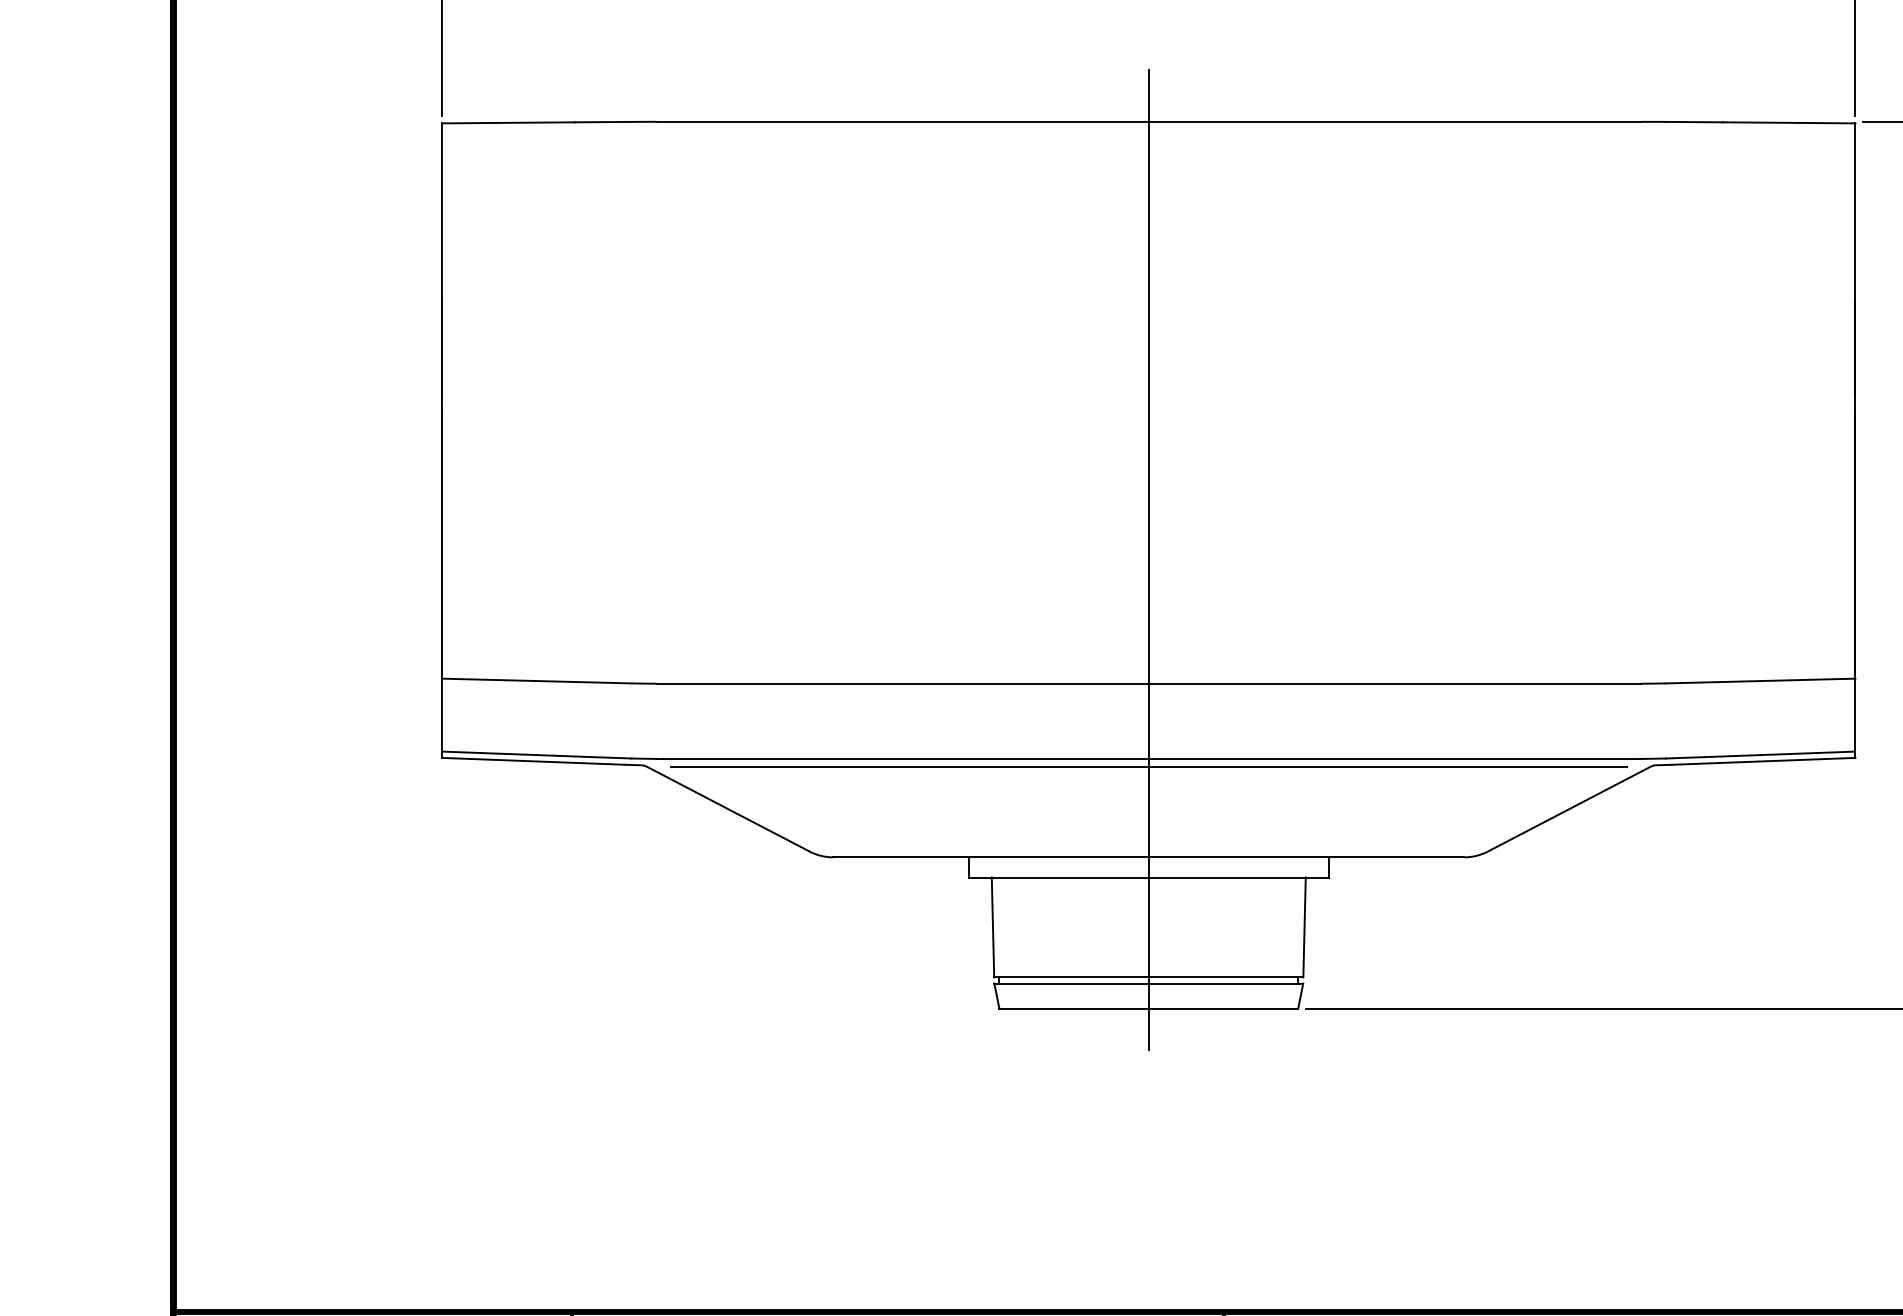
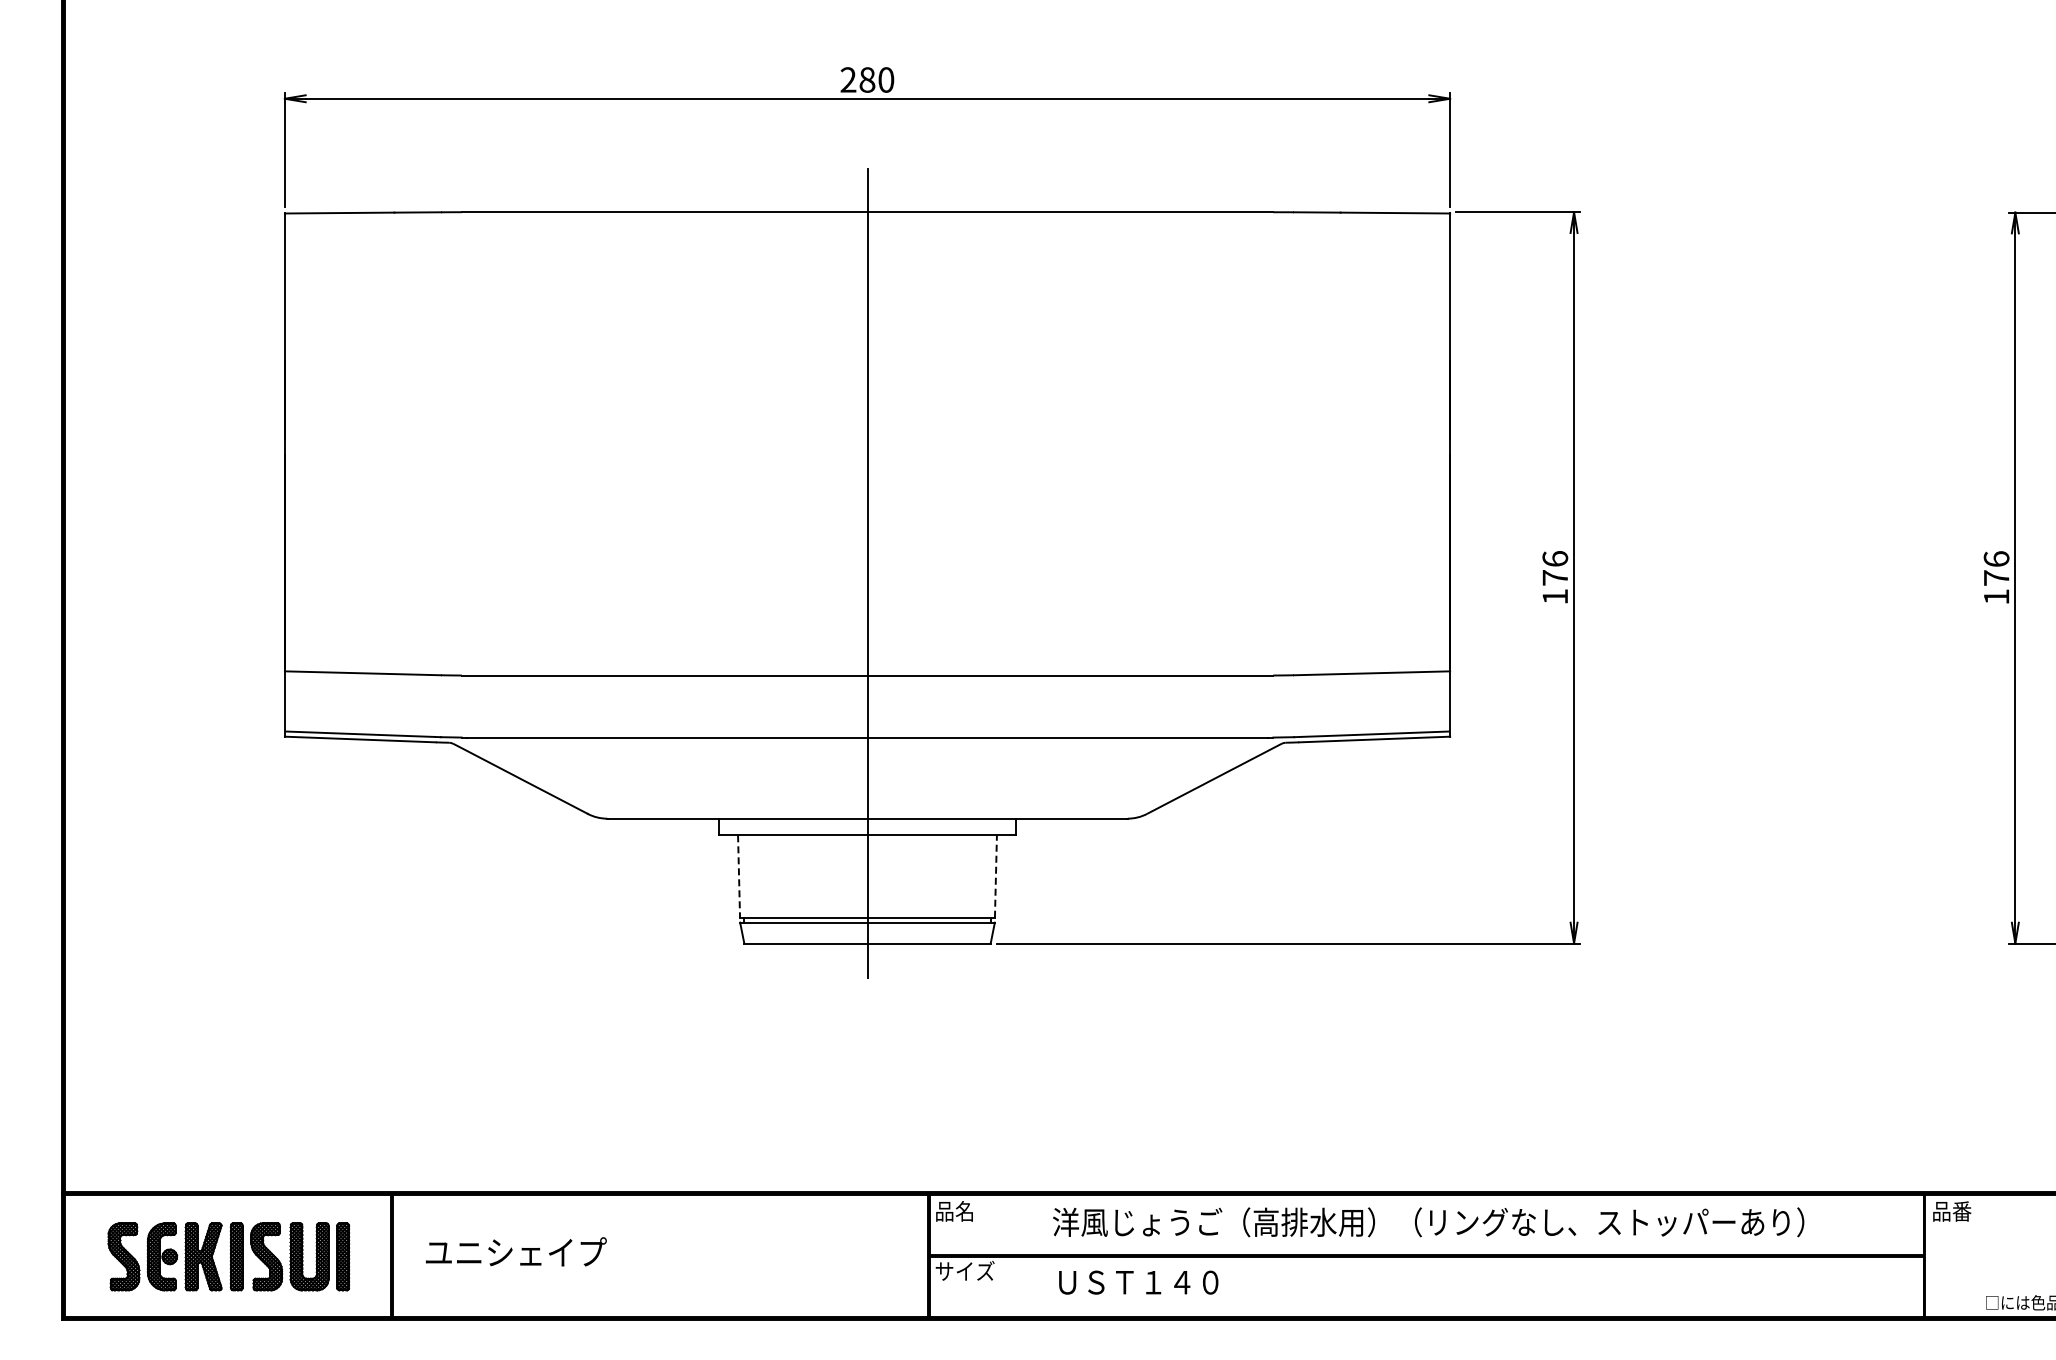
line: (1148, 767) -> (867, 744), removed
line: (1304, 927) -> (995, 876), solid -> dashed
line: (993, 928) -> (739, 877), solid -> dashed

